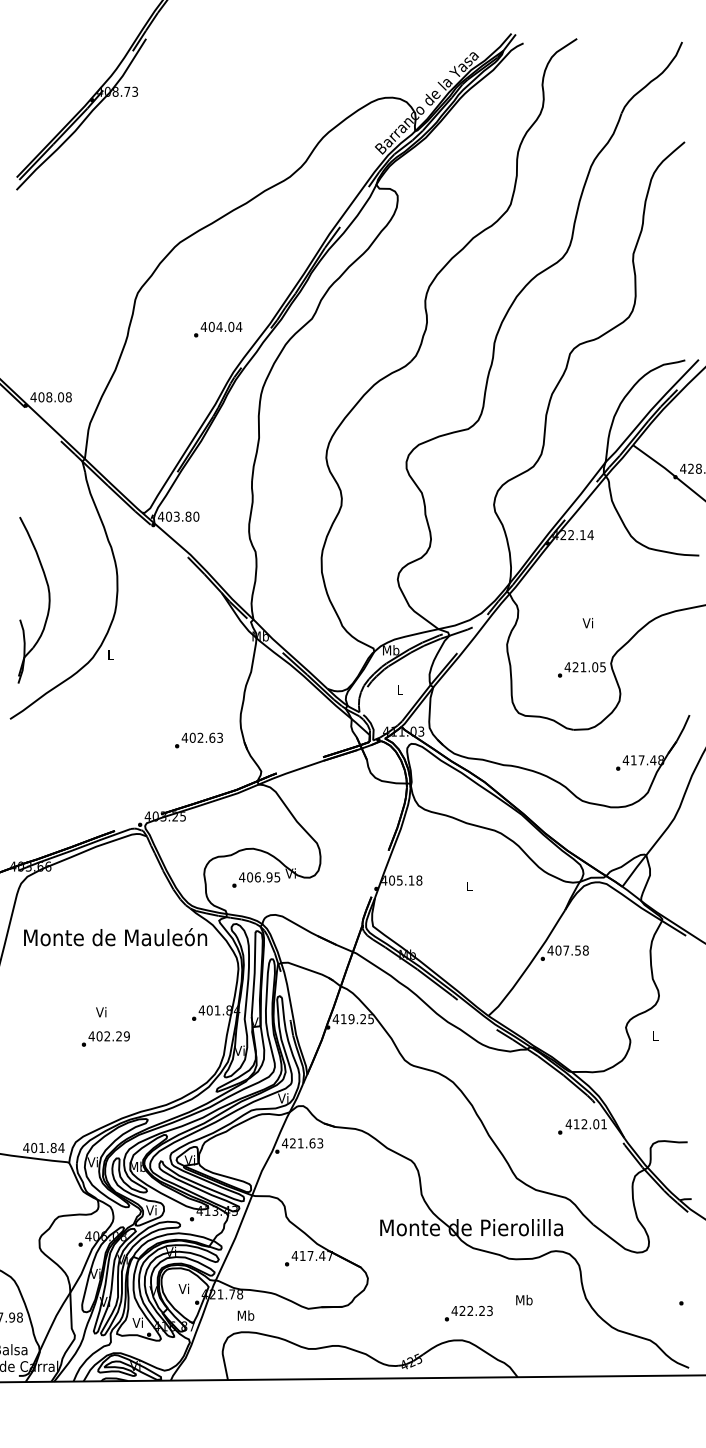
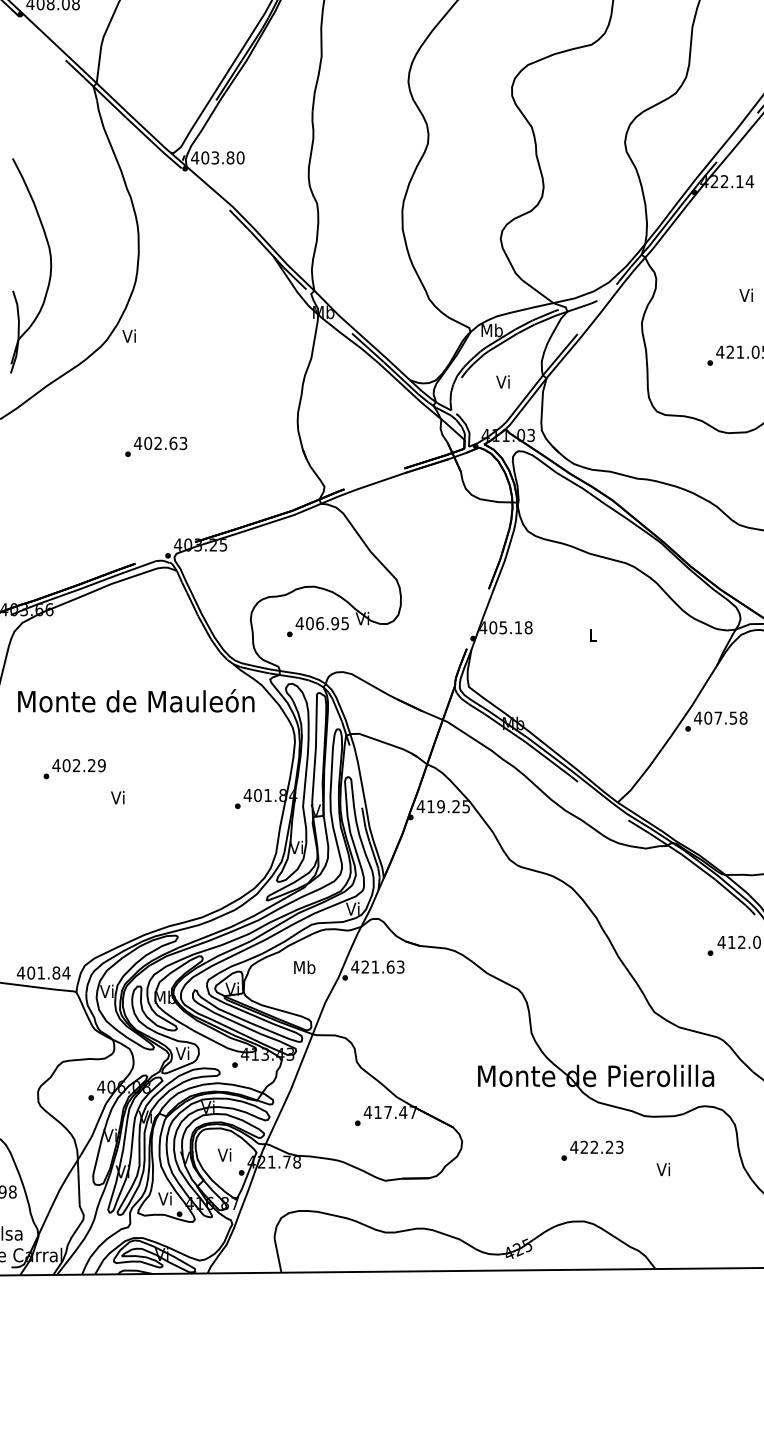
text: (109, 654) -> (128, 335), L -> Vi
text: (399, 690) -> (502, 382), L -> Vi
text: (198, 740) -> (155, 446), moved
text: (105, 1038) -> (74, 768), moved
text: (524, 1299) -> (664, 1168), Mb -> Vi
text: (468, 1313) -> (592, 1150), moved
text: (245, 1315) -> (304, 967), moved

